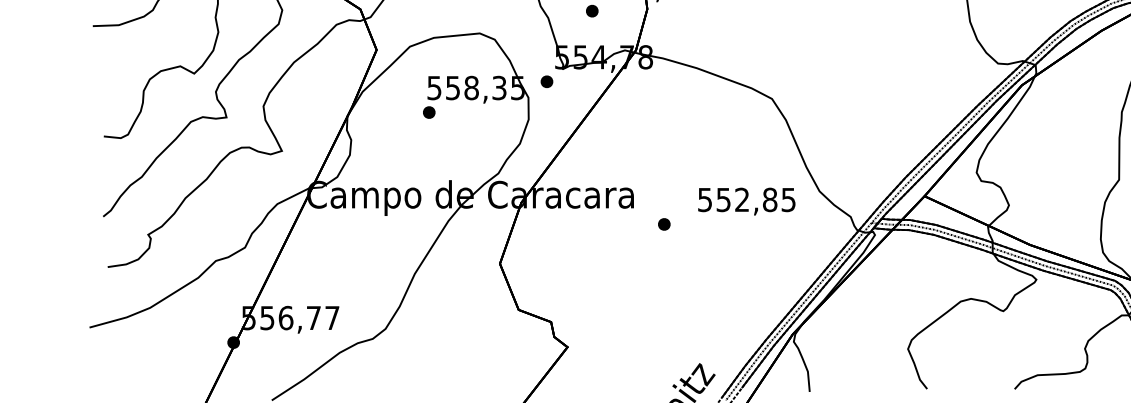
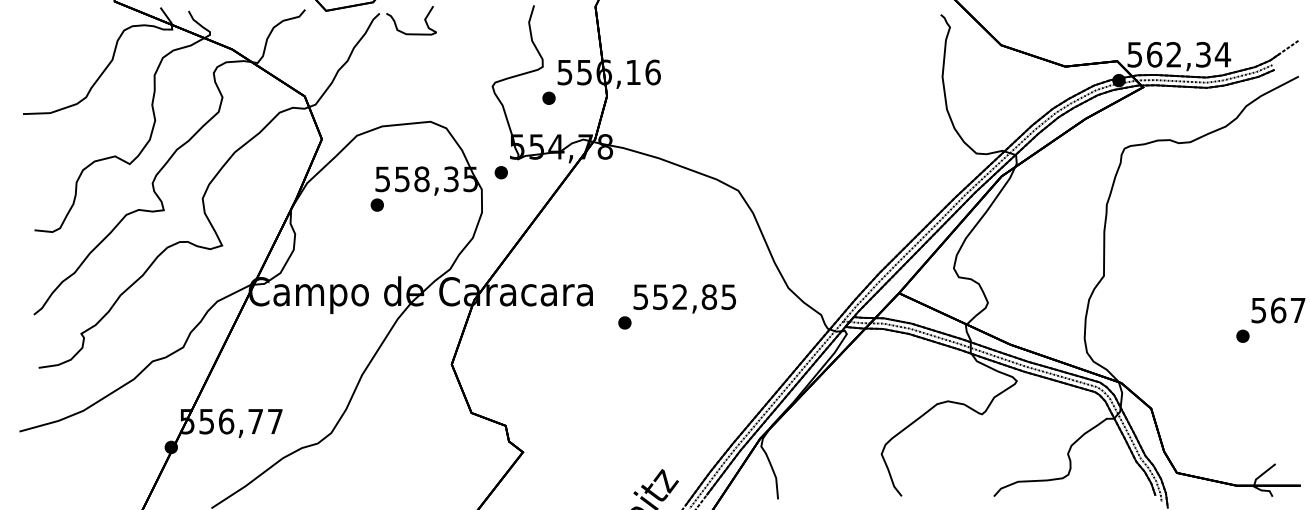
text: (746, 201) -> (684, 298), moved

